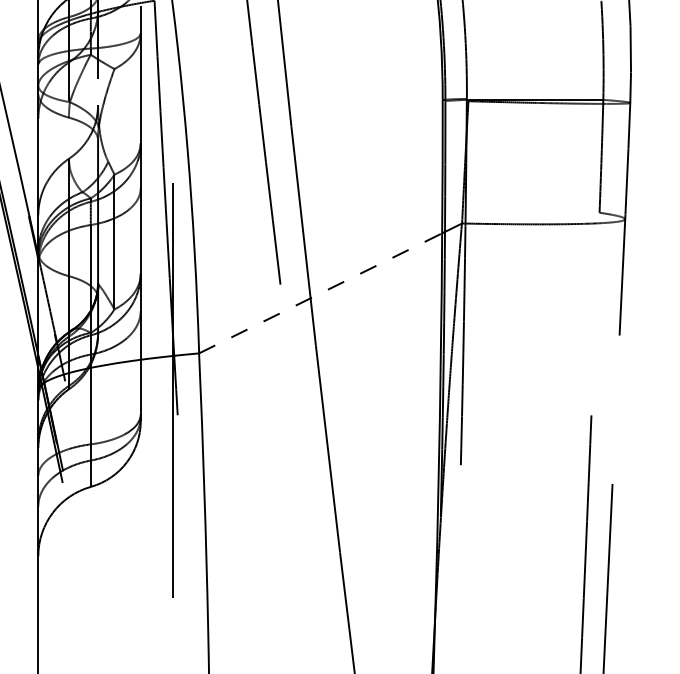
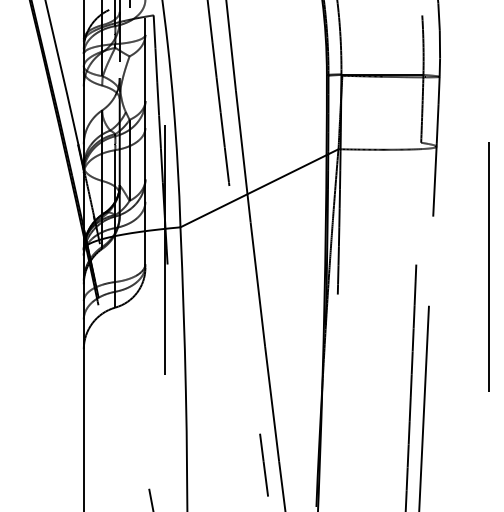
line: (320, 293) -> (253, 191), dashed -> solid

